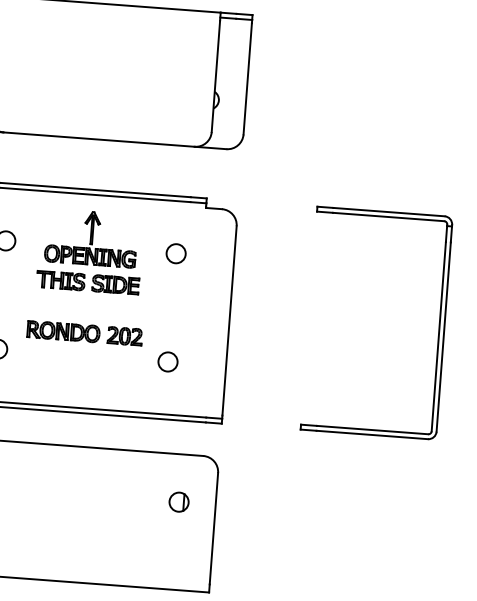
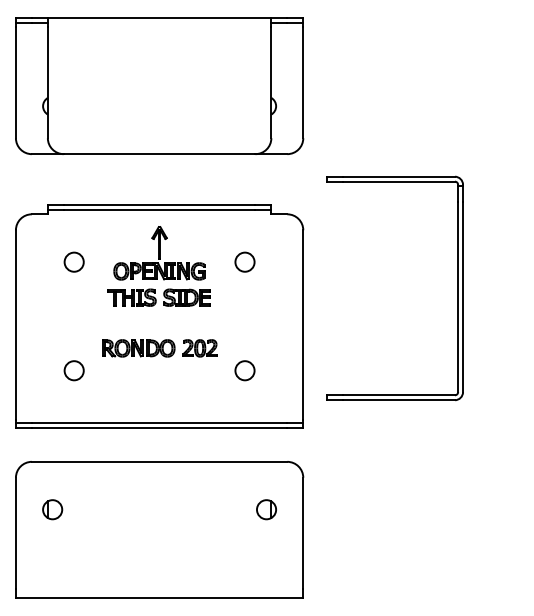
part: (438, 327) -> (457, 288), moved

